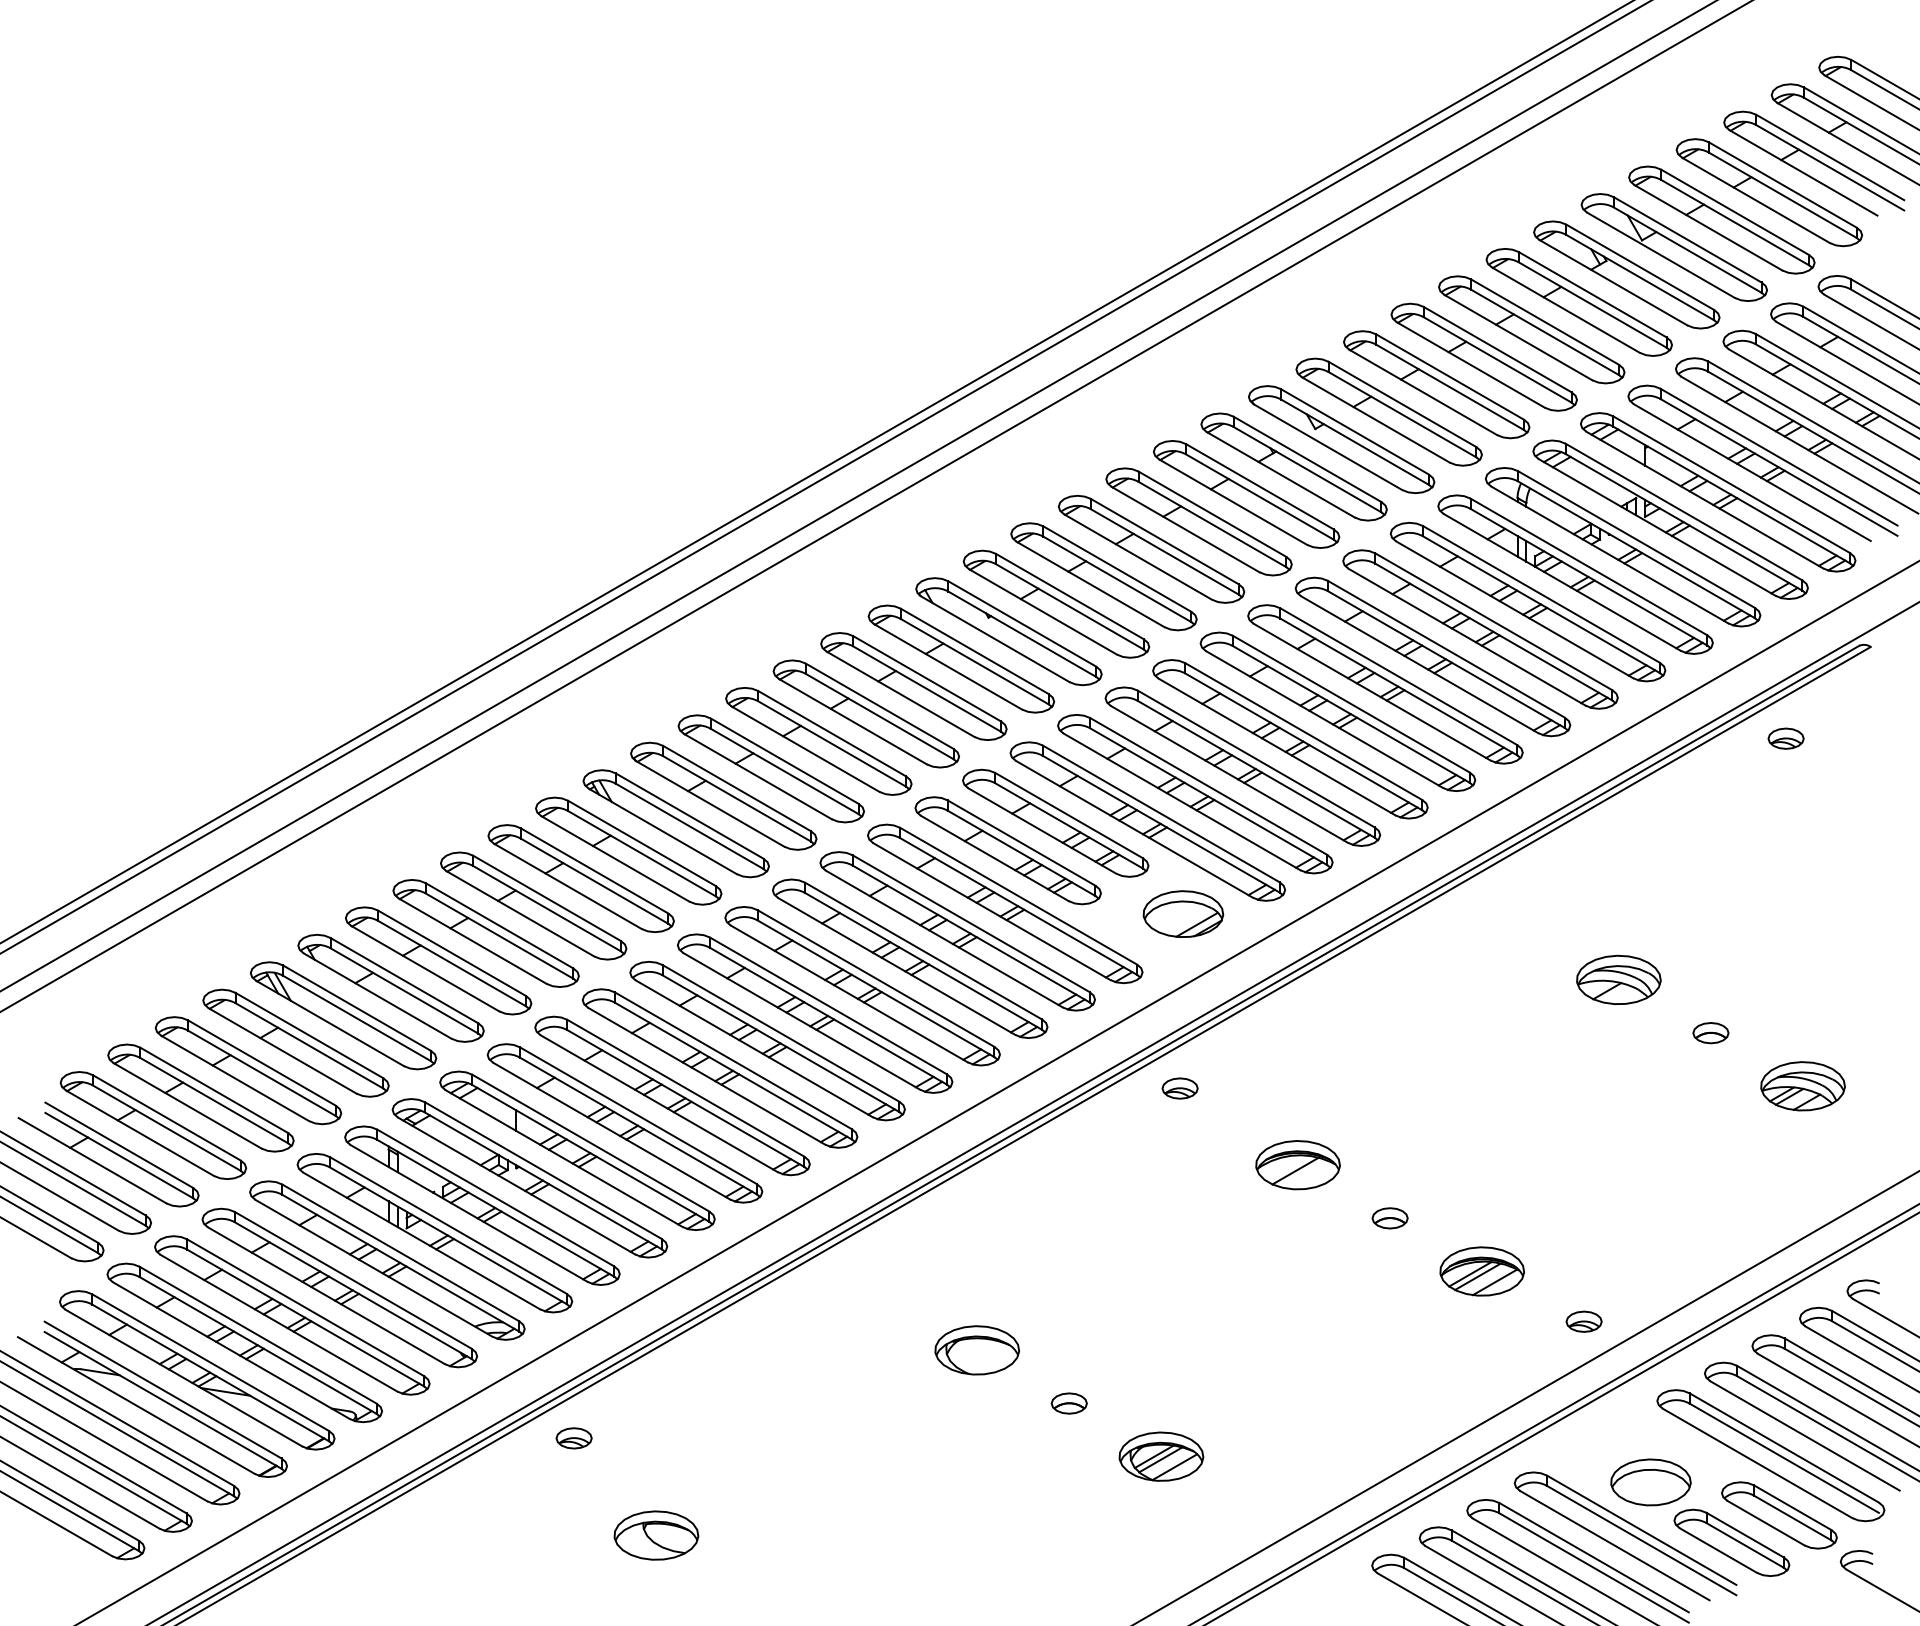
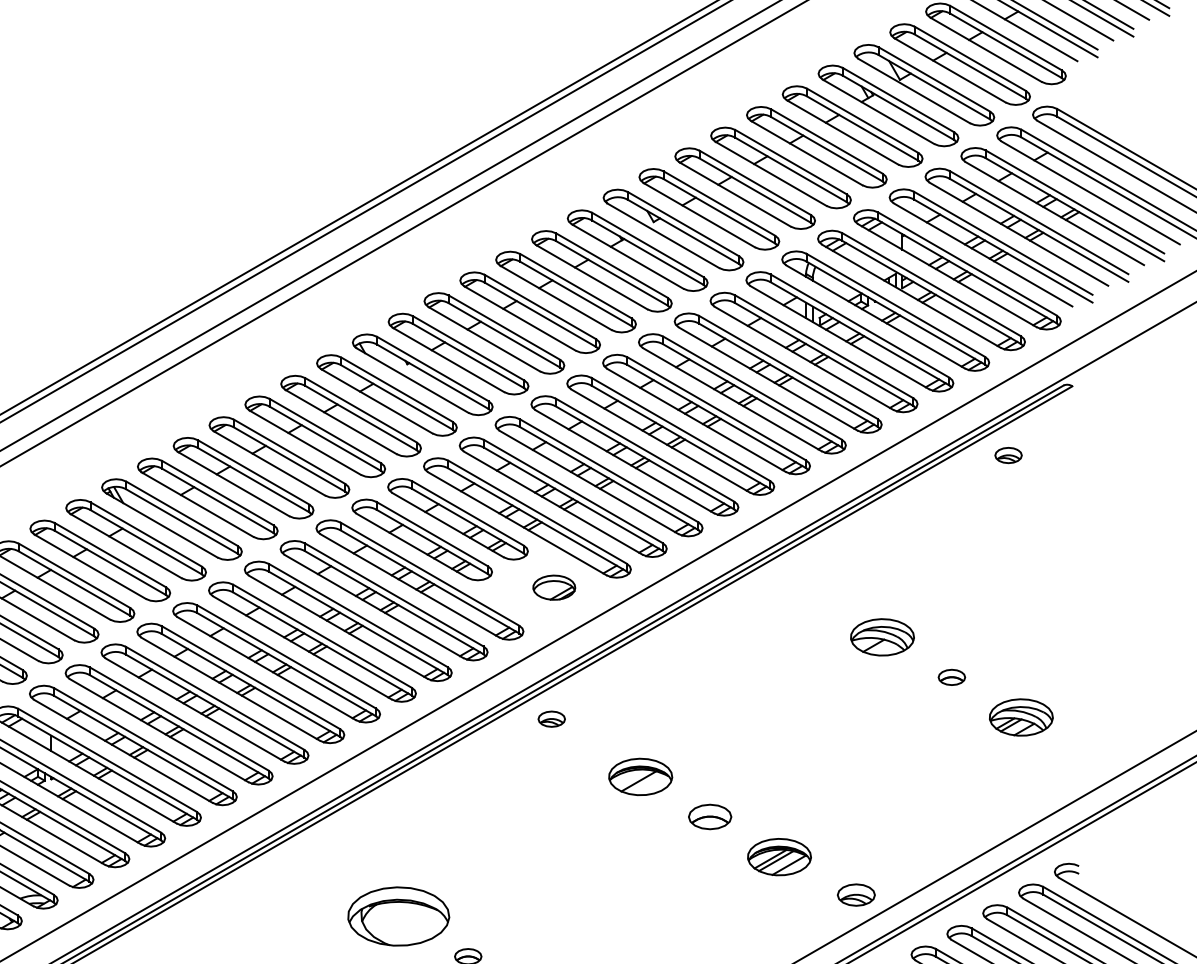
part: (1183, 913) -> (554, 587), size x0.7
part: (1389, 1218) -> (709, 817), size x1.6
part: (1583, 1321) -> (855, 894), size x1.4
part: (977, 1350) -> (399, 916), size x1.6

